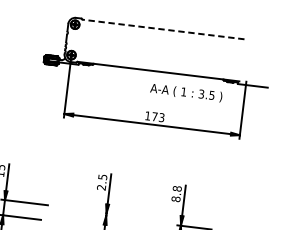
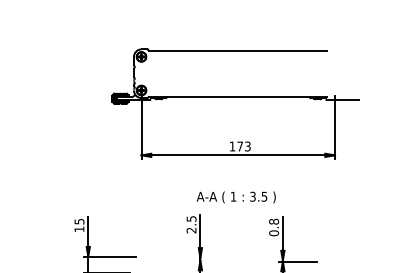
line: (162, 29) -> (237, 50), dashed -> solid
text: (185, 92) -> (235, 197), moved
text: (175, 199) -> (273, 233), 8.8 -> 0.8

